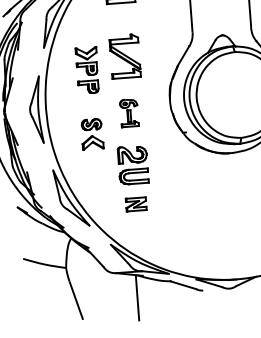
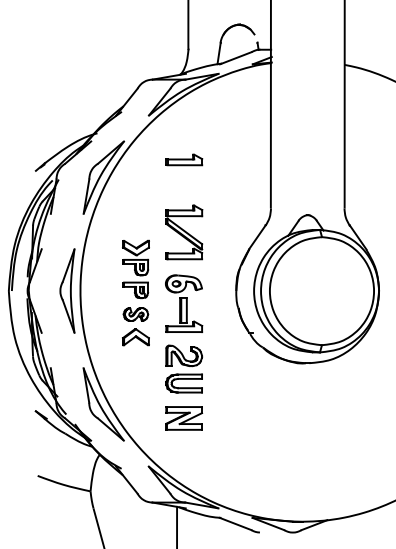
part: (87, 70) -> (135, 269), moved
part: (129, 112) -> (184, 303), size x1.67
part: (136, 204) -> (184, 418), size x1.43

